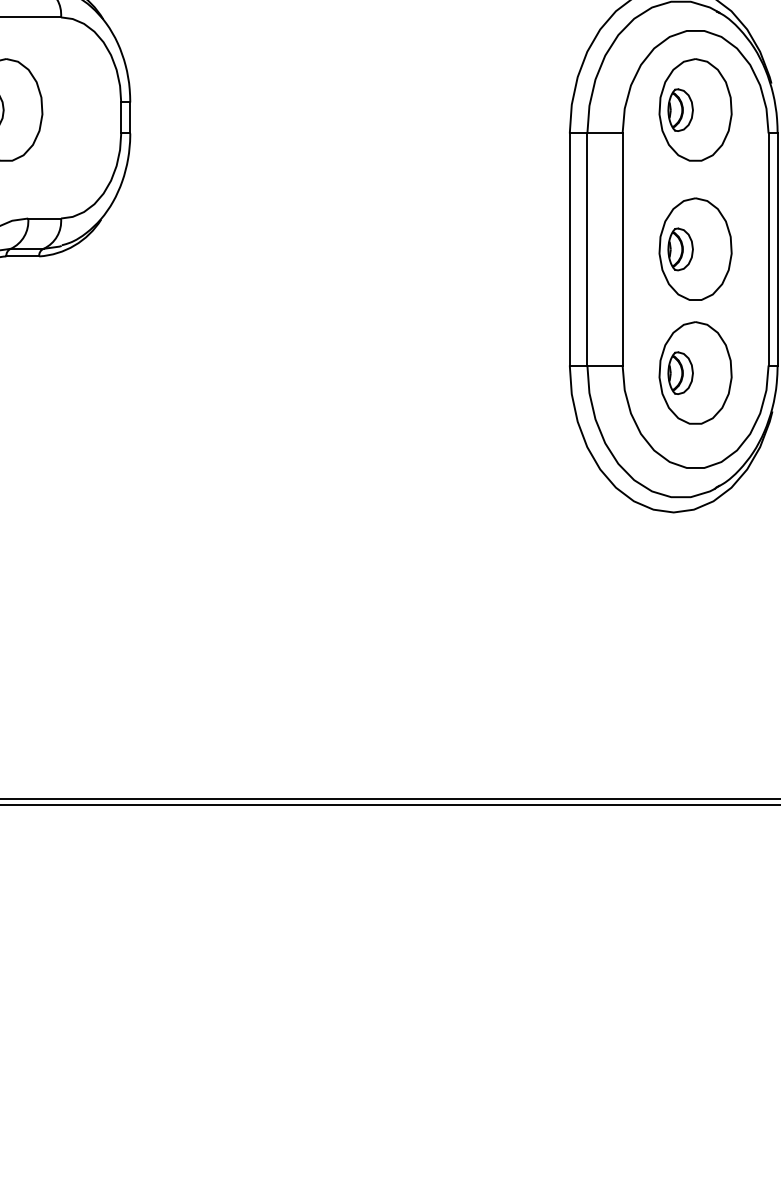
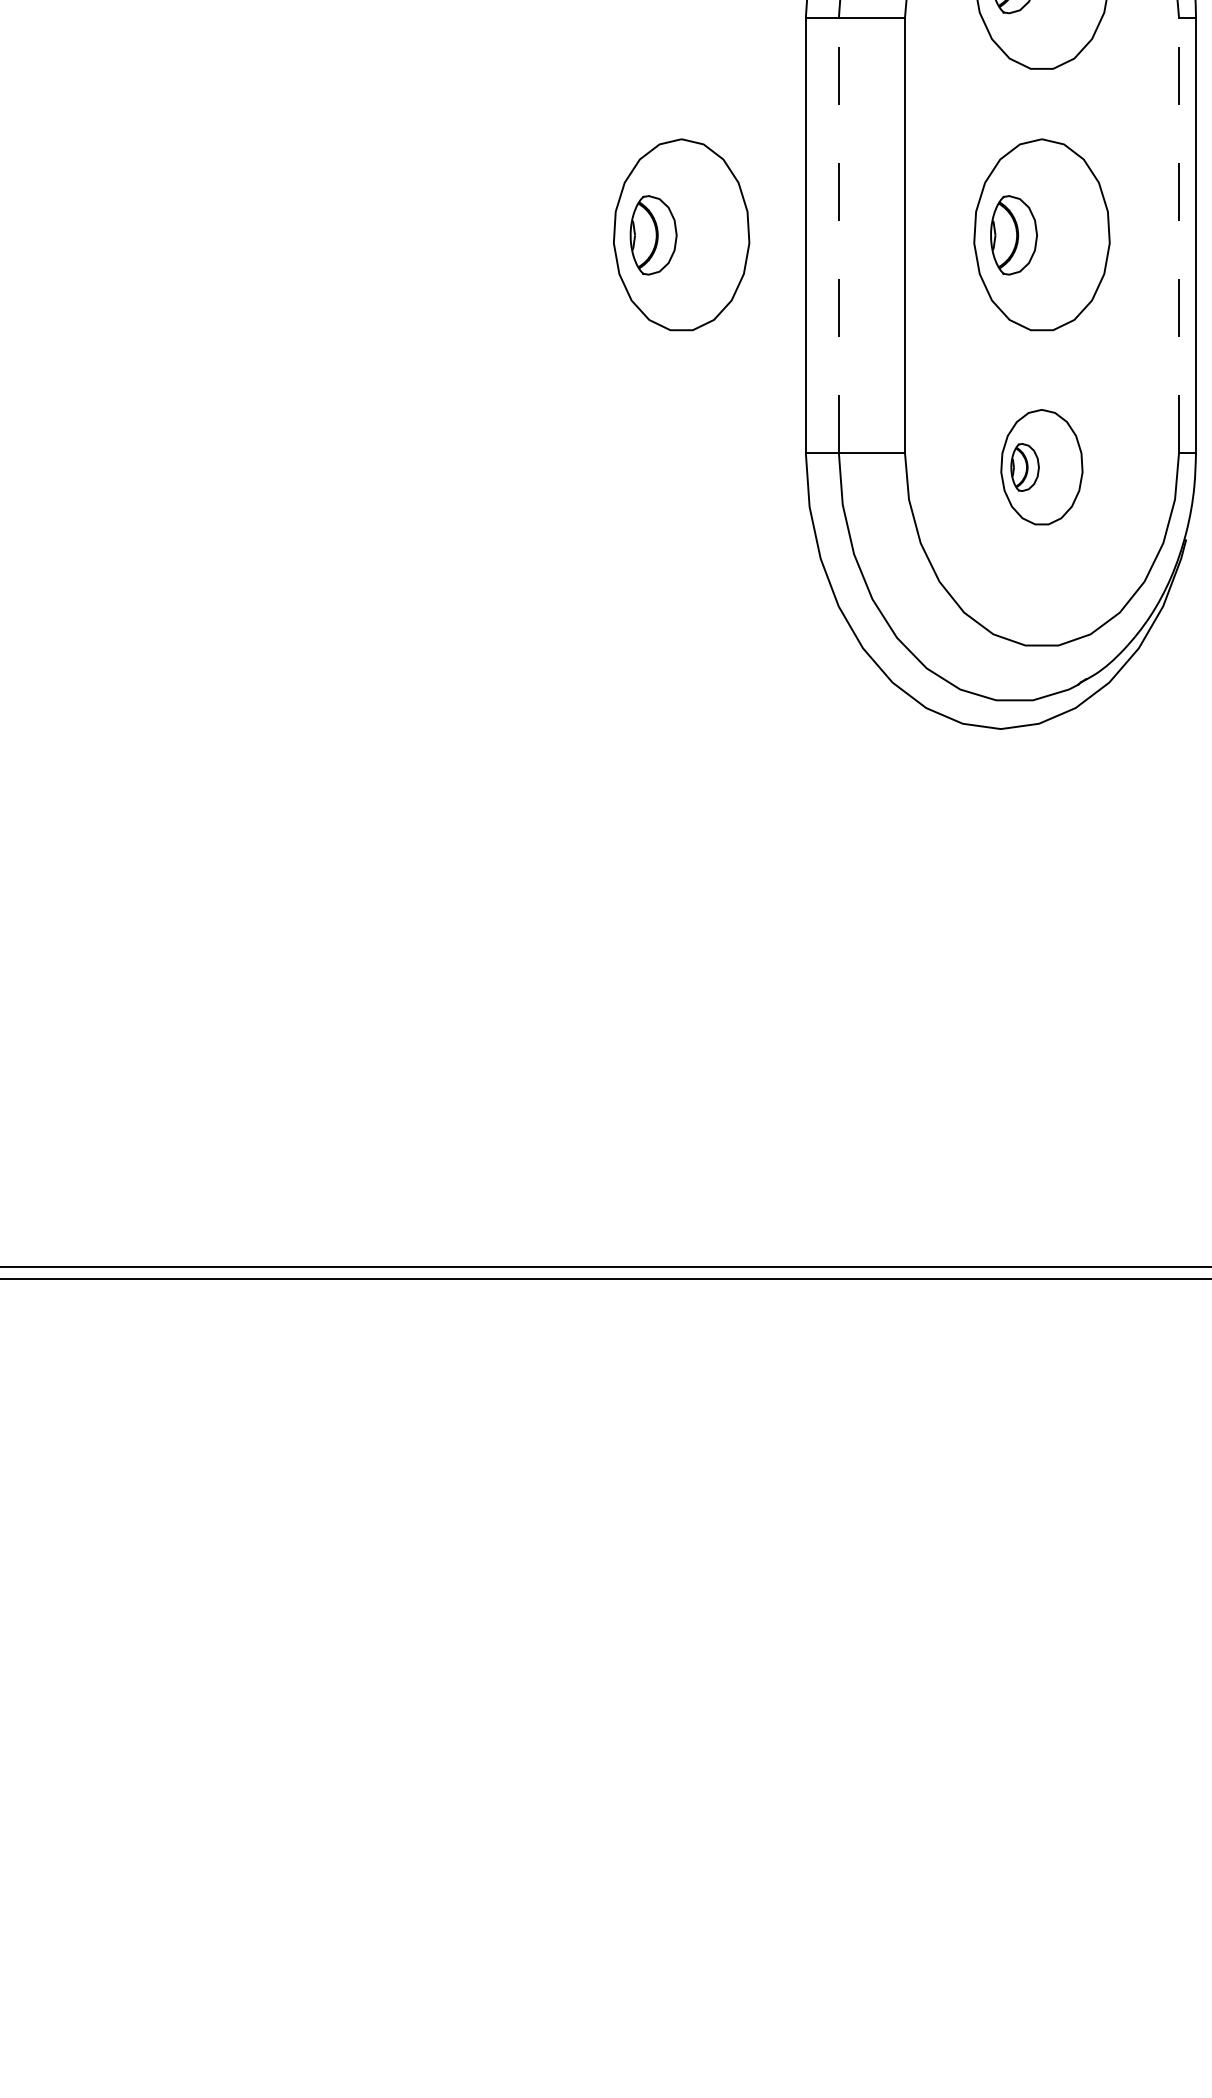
part: (503, 248) -> (681, 233), added
line: (587, 248) -> (839, 233), solid -> dashed
line: (768, 248) -> (1178, 233), solid -> dashed
part: (695, 372) -> (1041, 466), size x0.6

